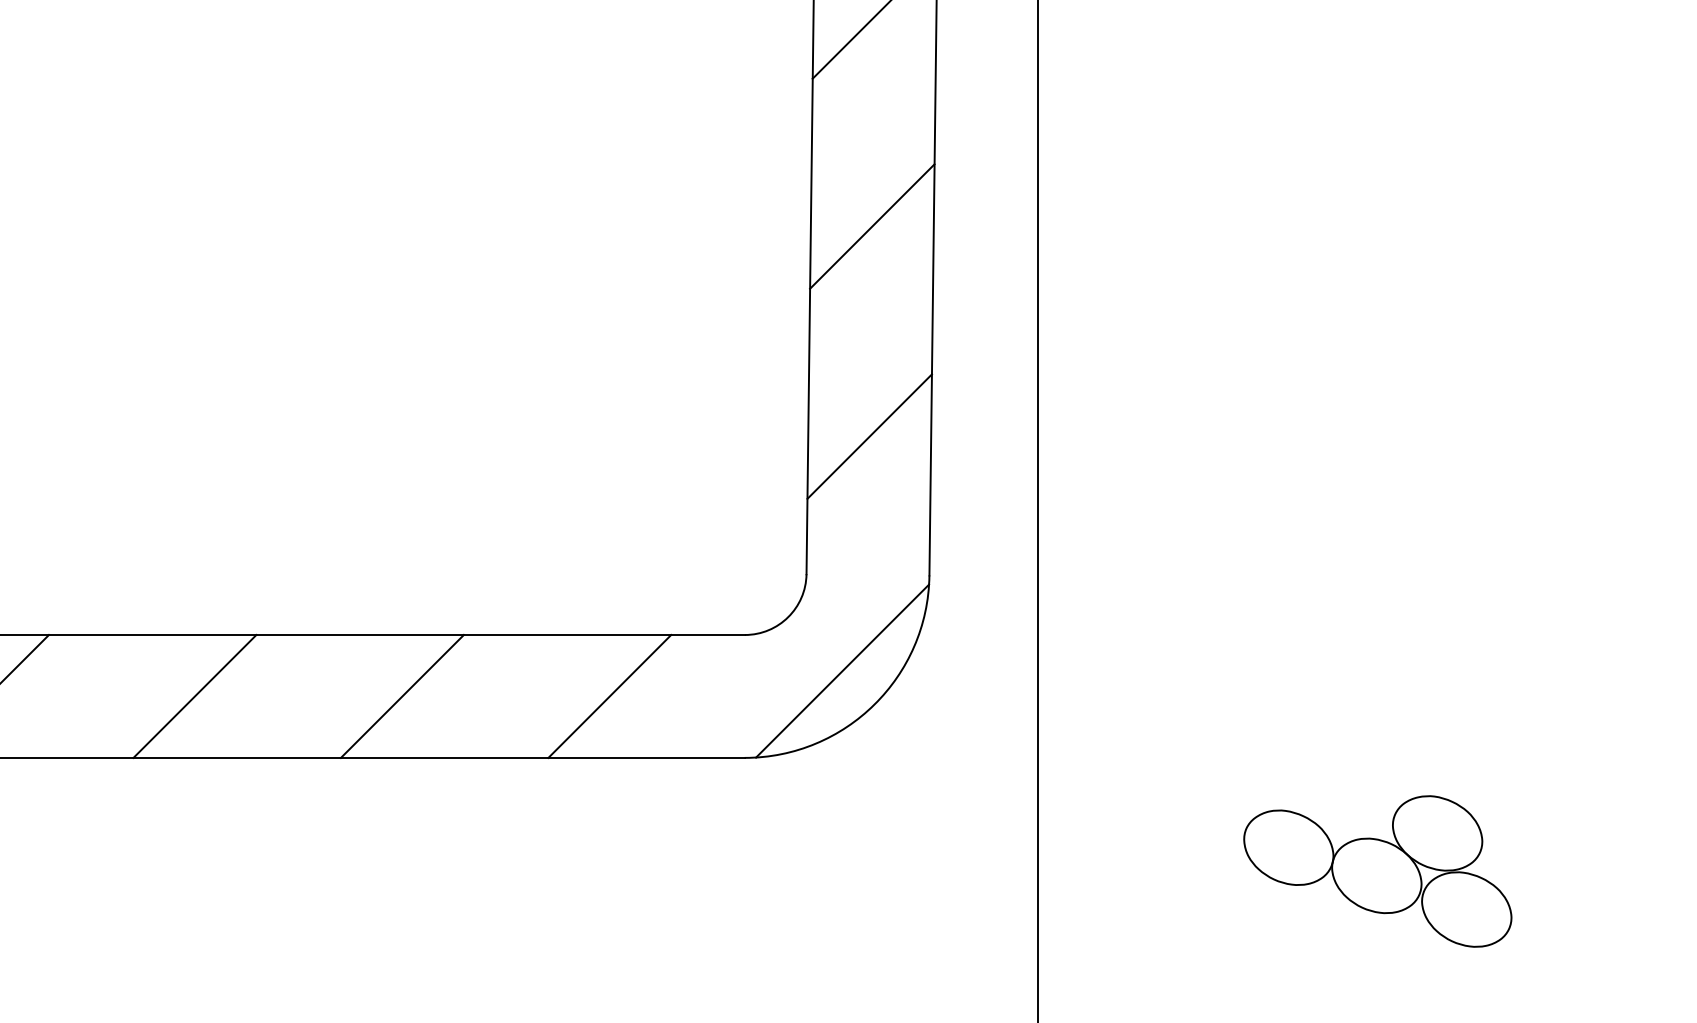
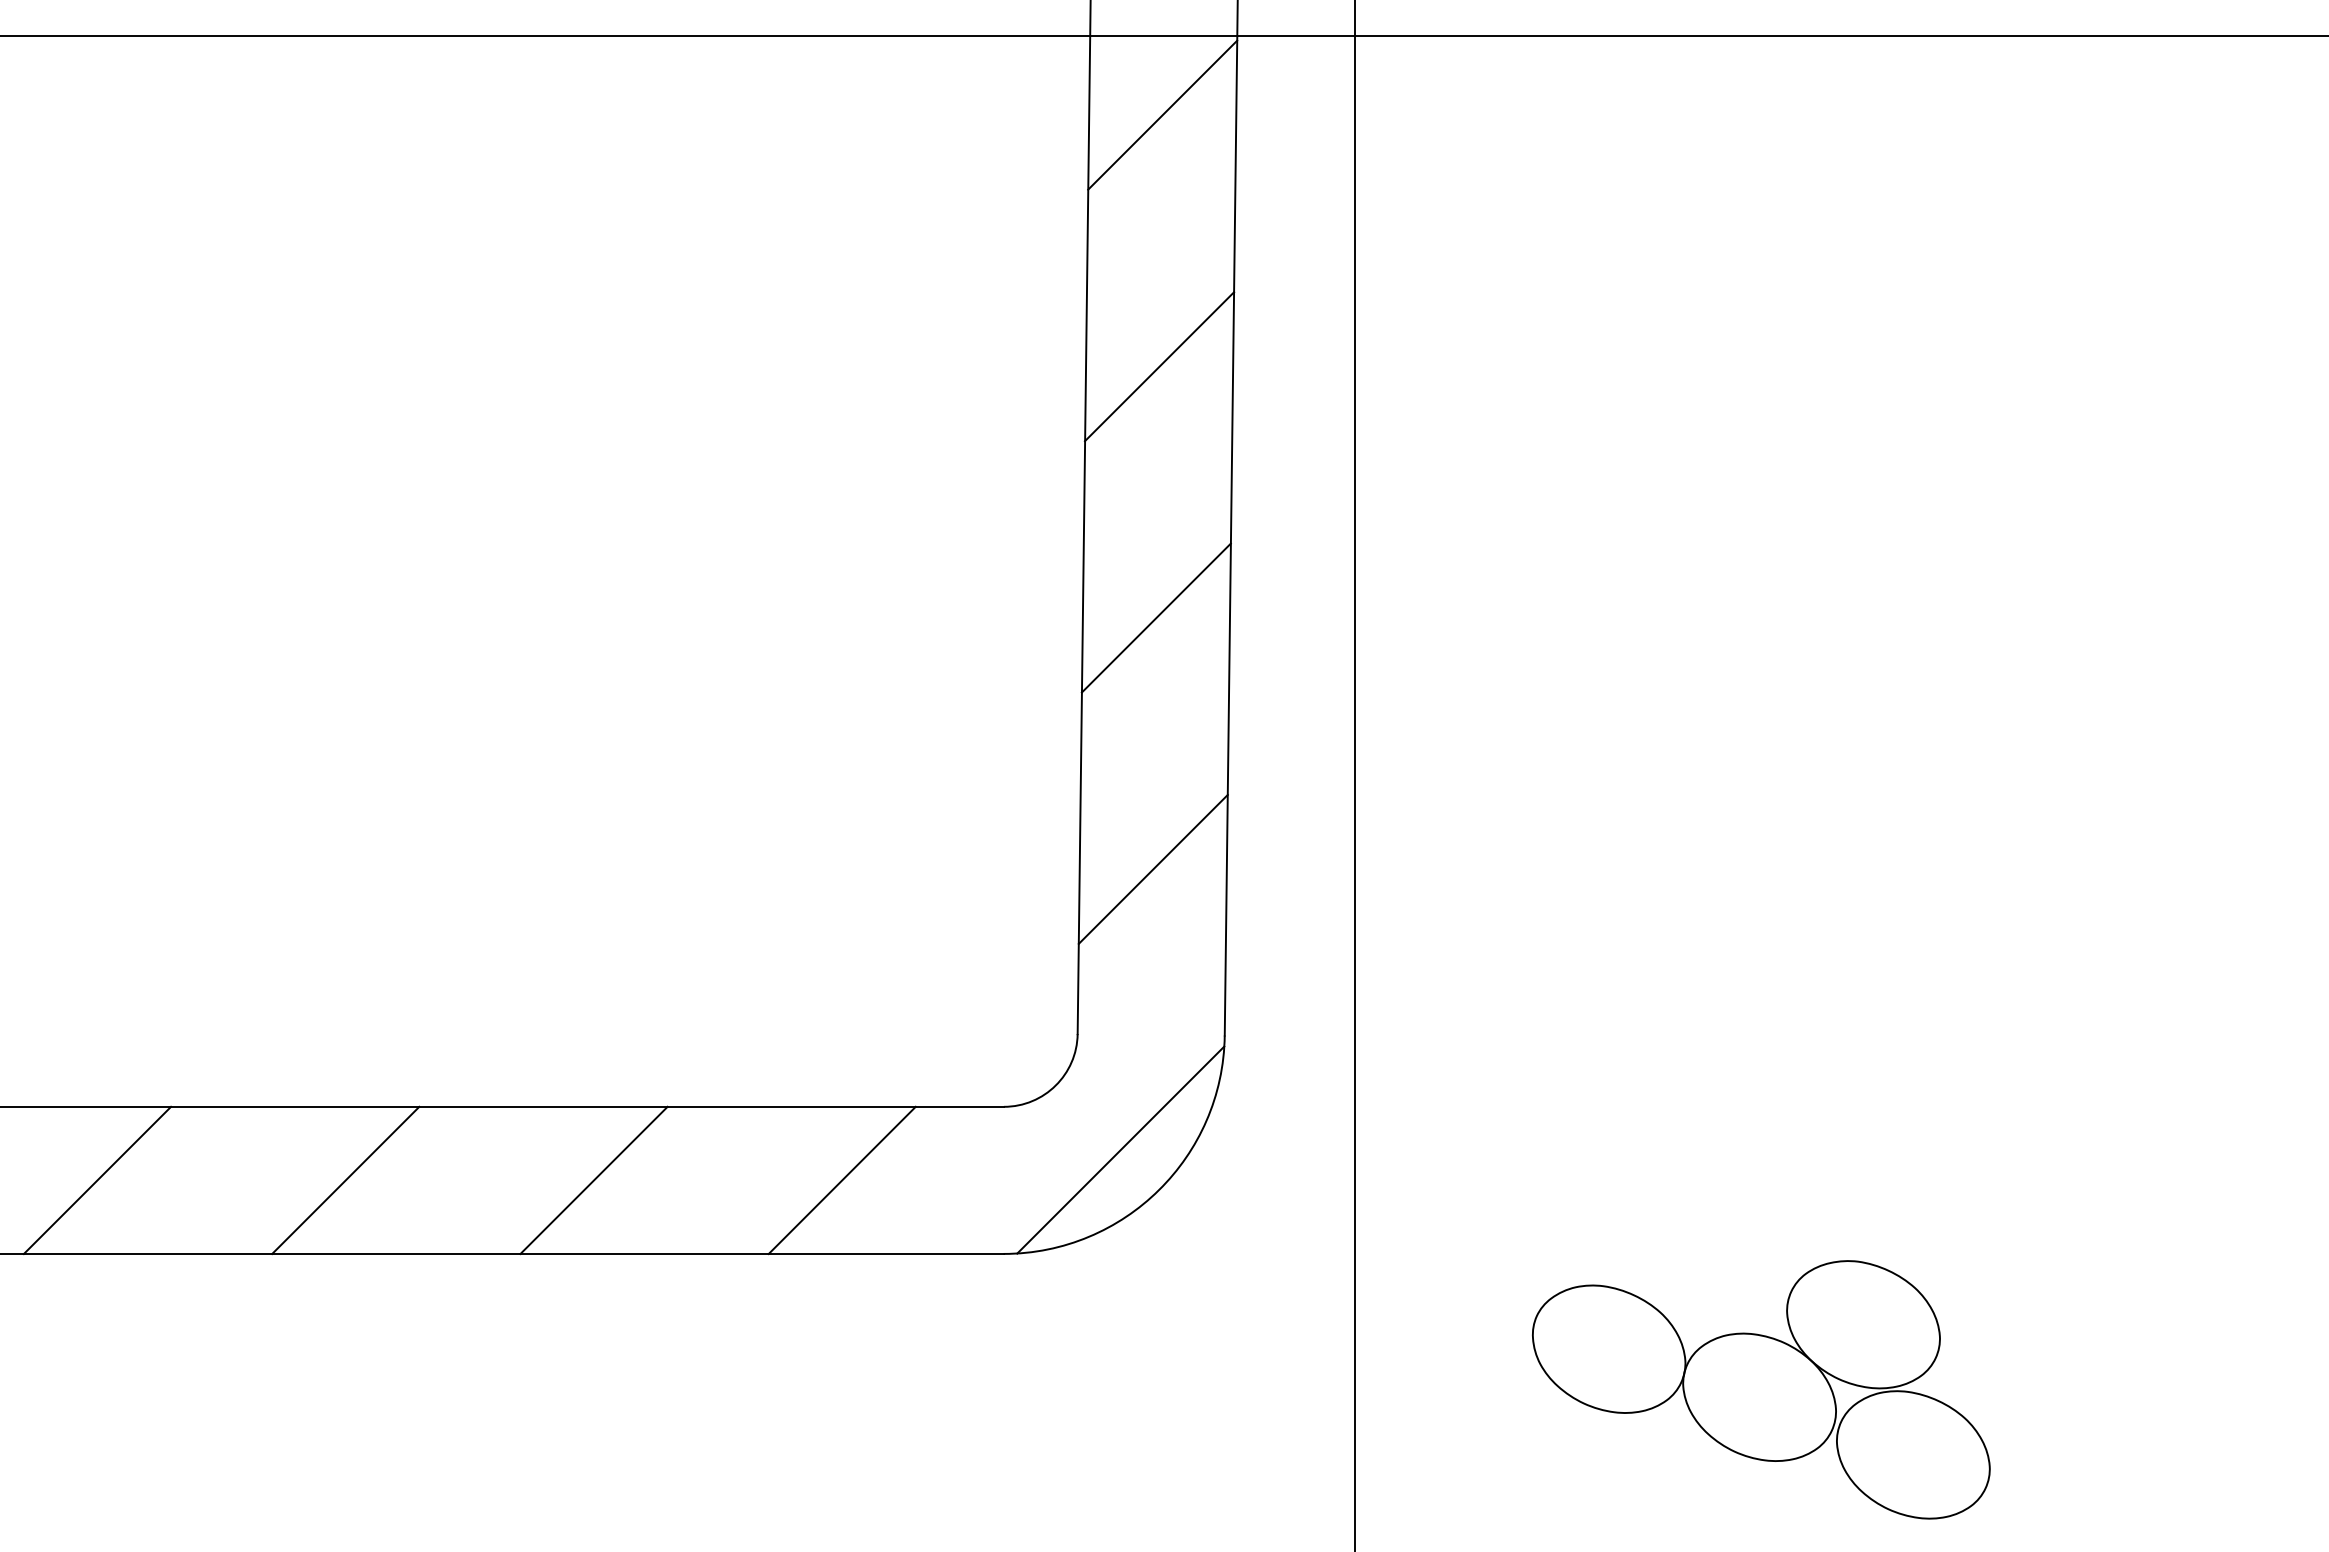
part: (1377, 871) -> (1761, 1389), size x1.43

